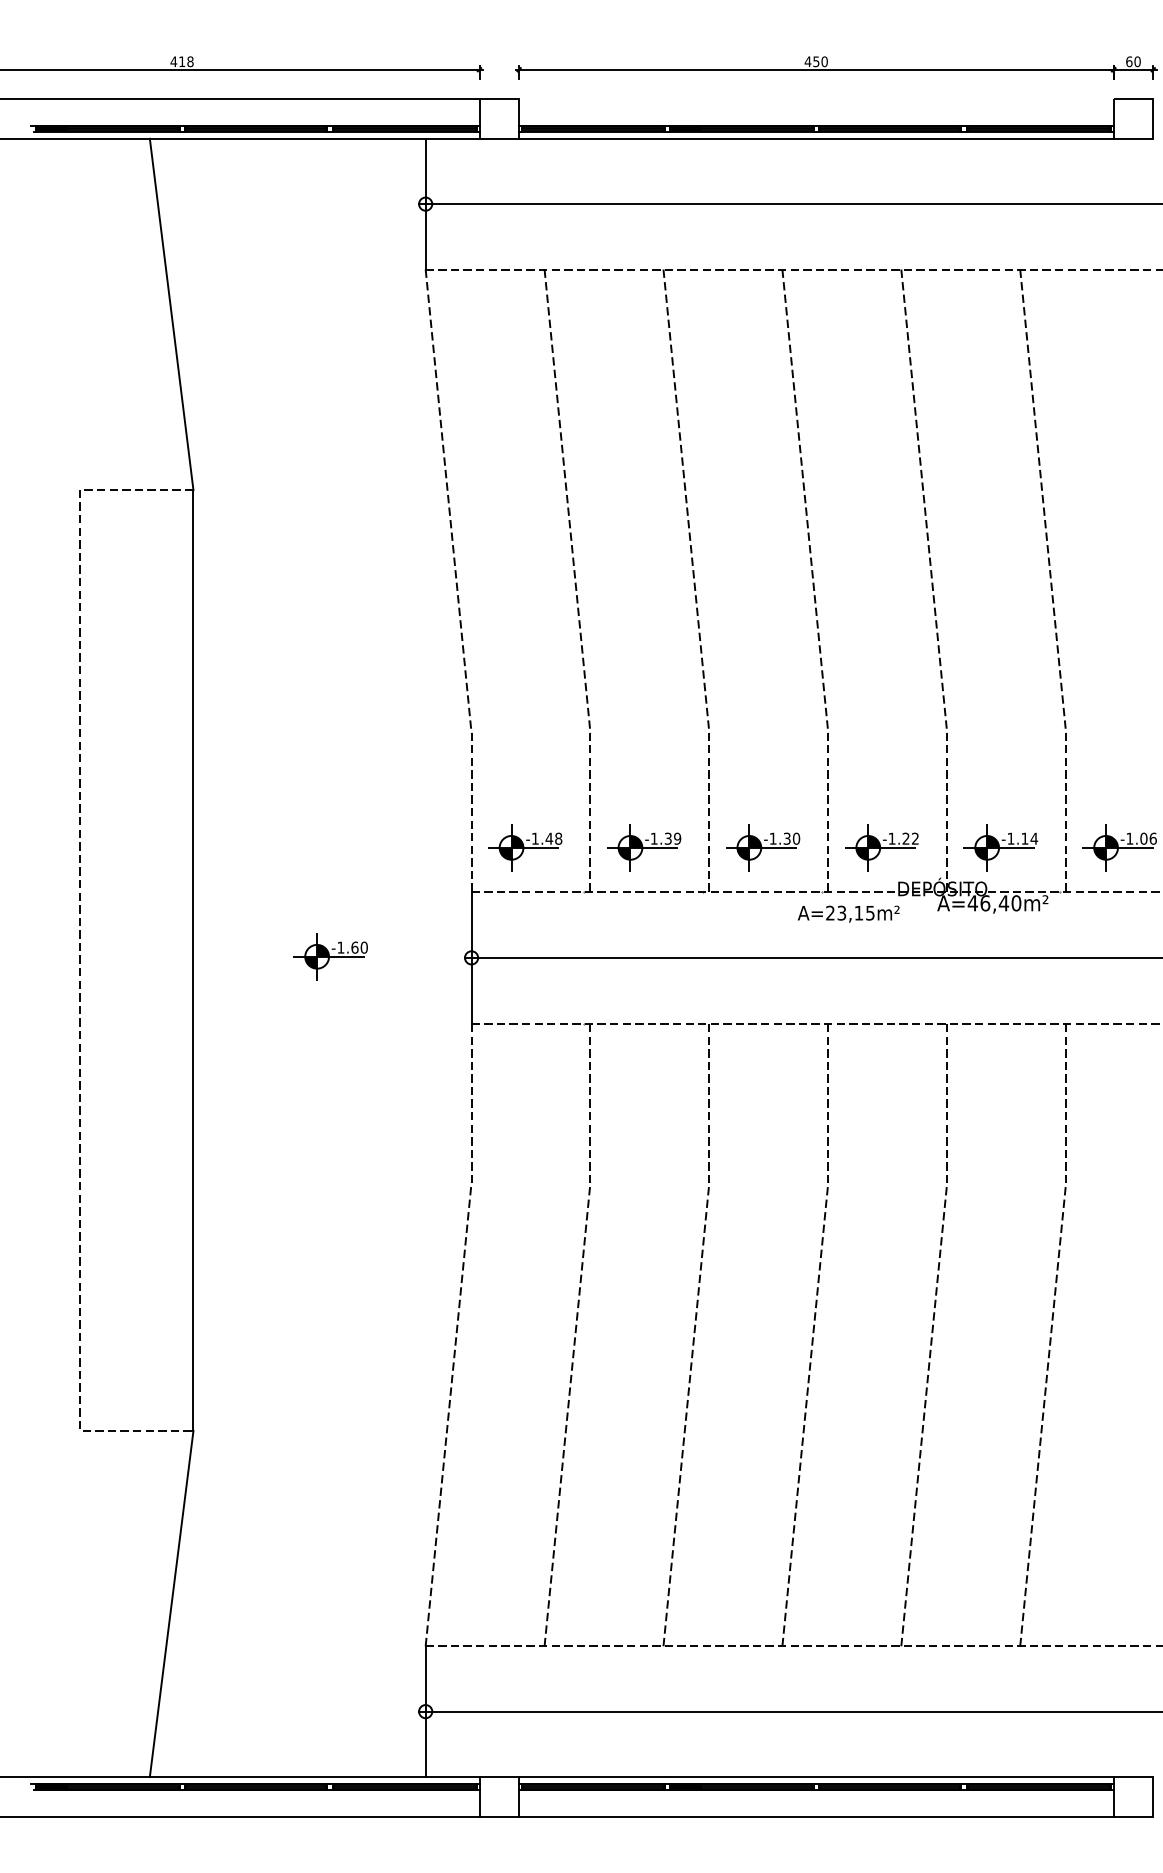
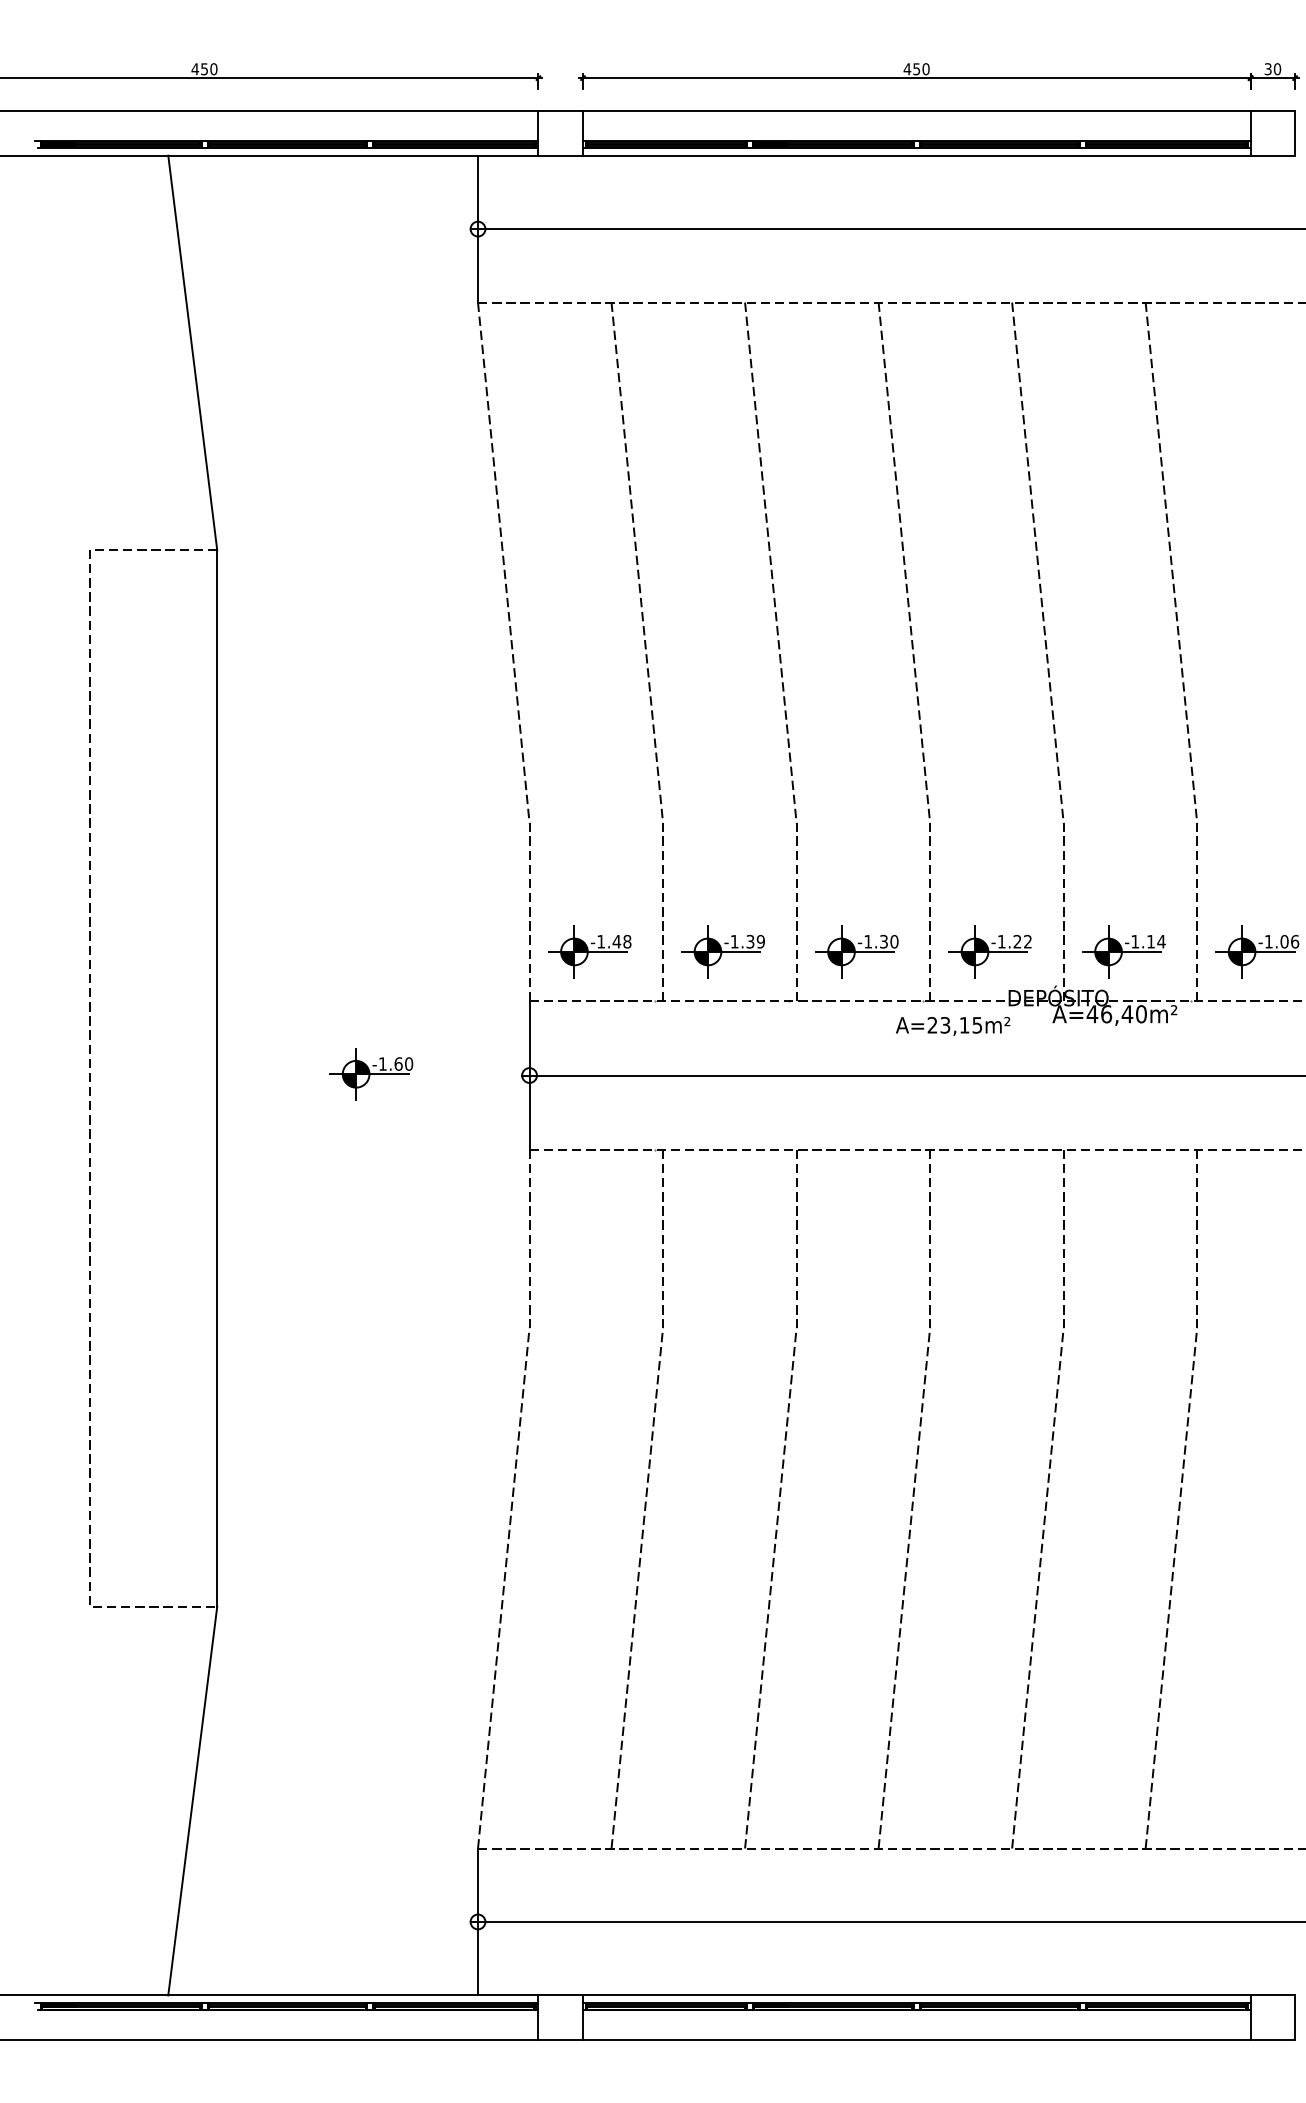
text: (186, 62) -> (209, 69), 418 -> 450
text: (1128, 62) -> (1267, 69), 60 -> 30
line: (816, 99) -> (916, 111), added

